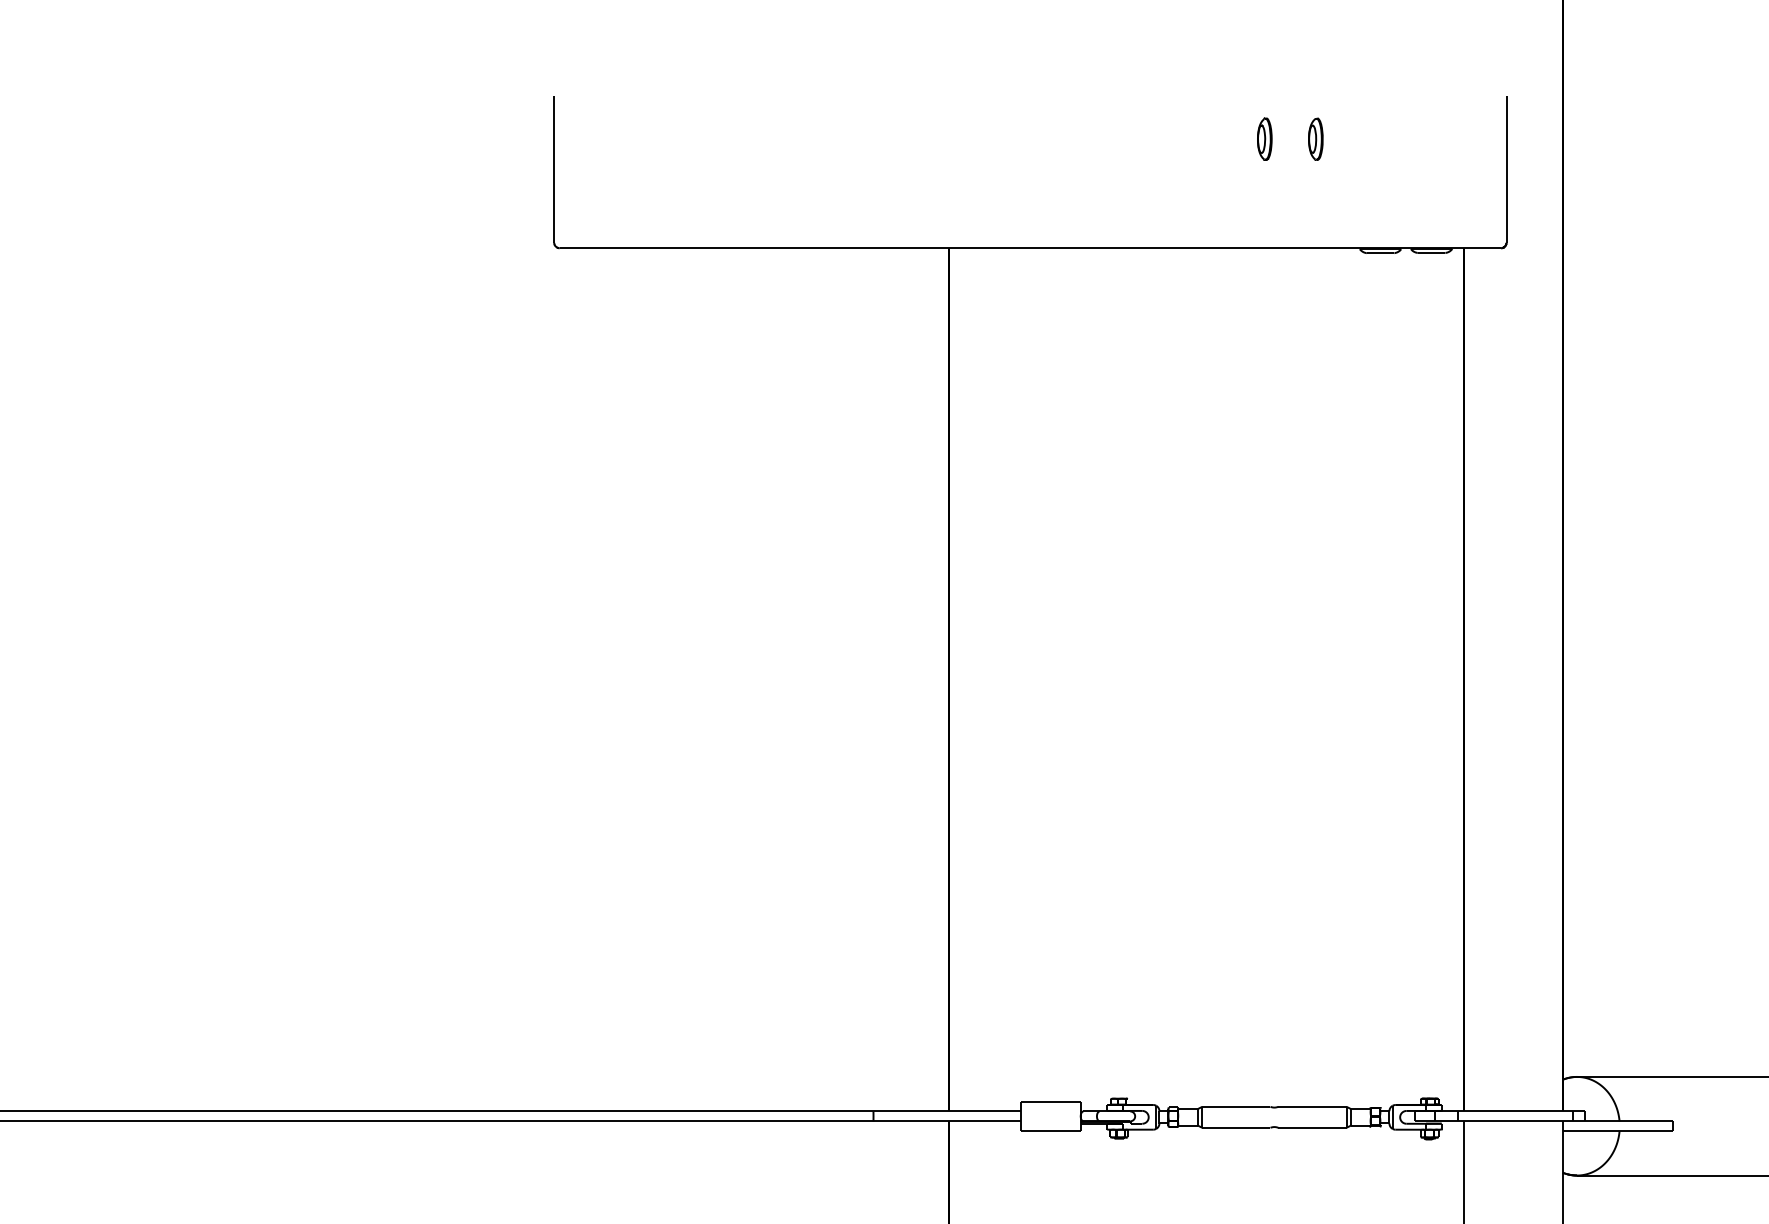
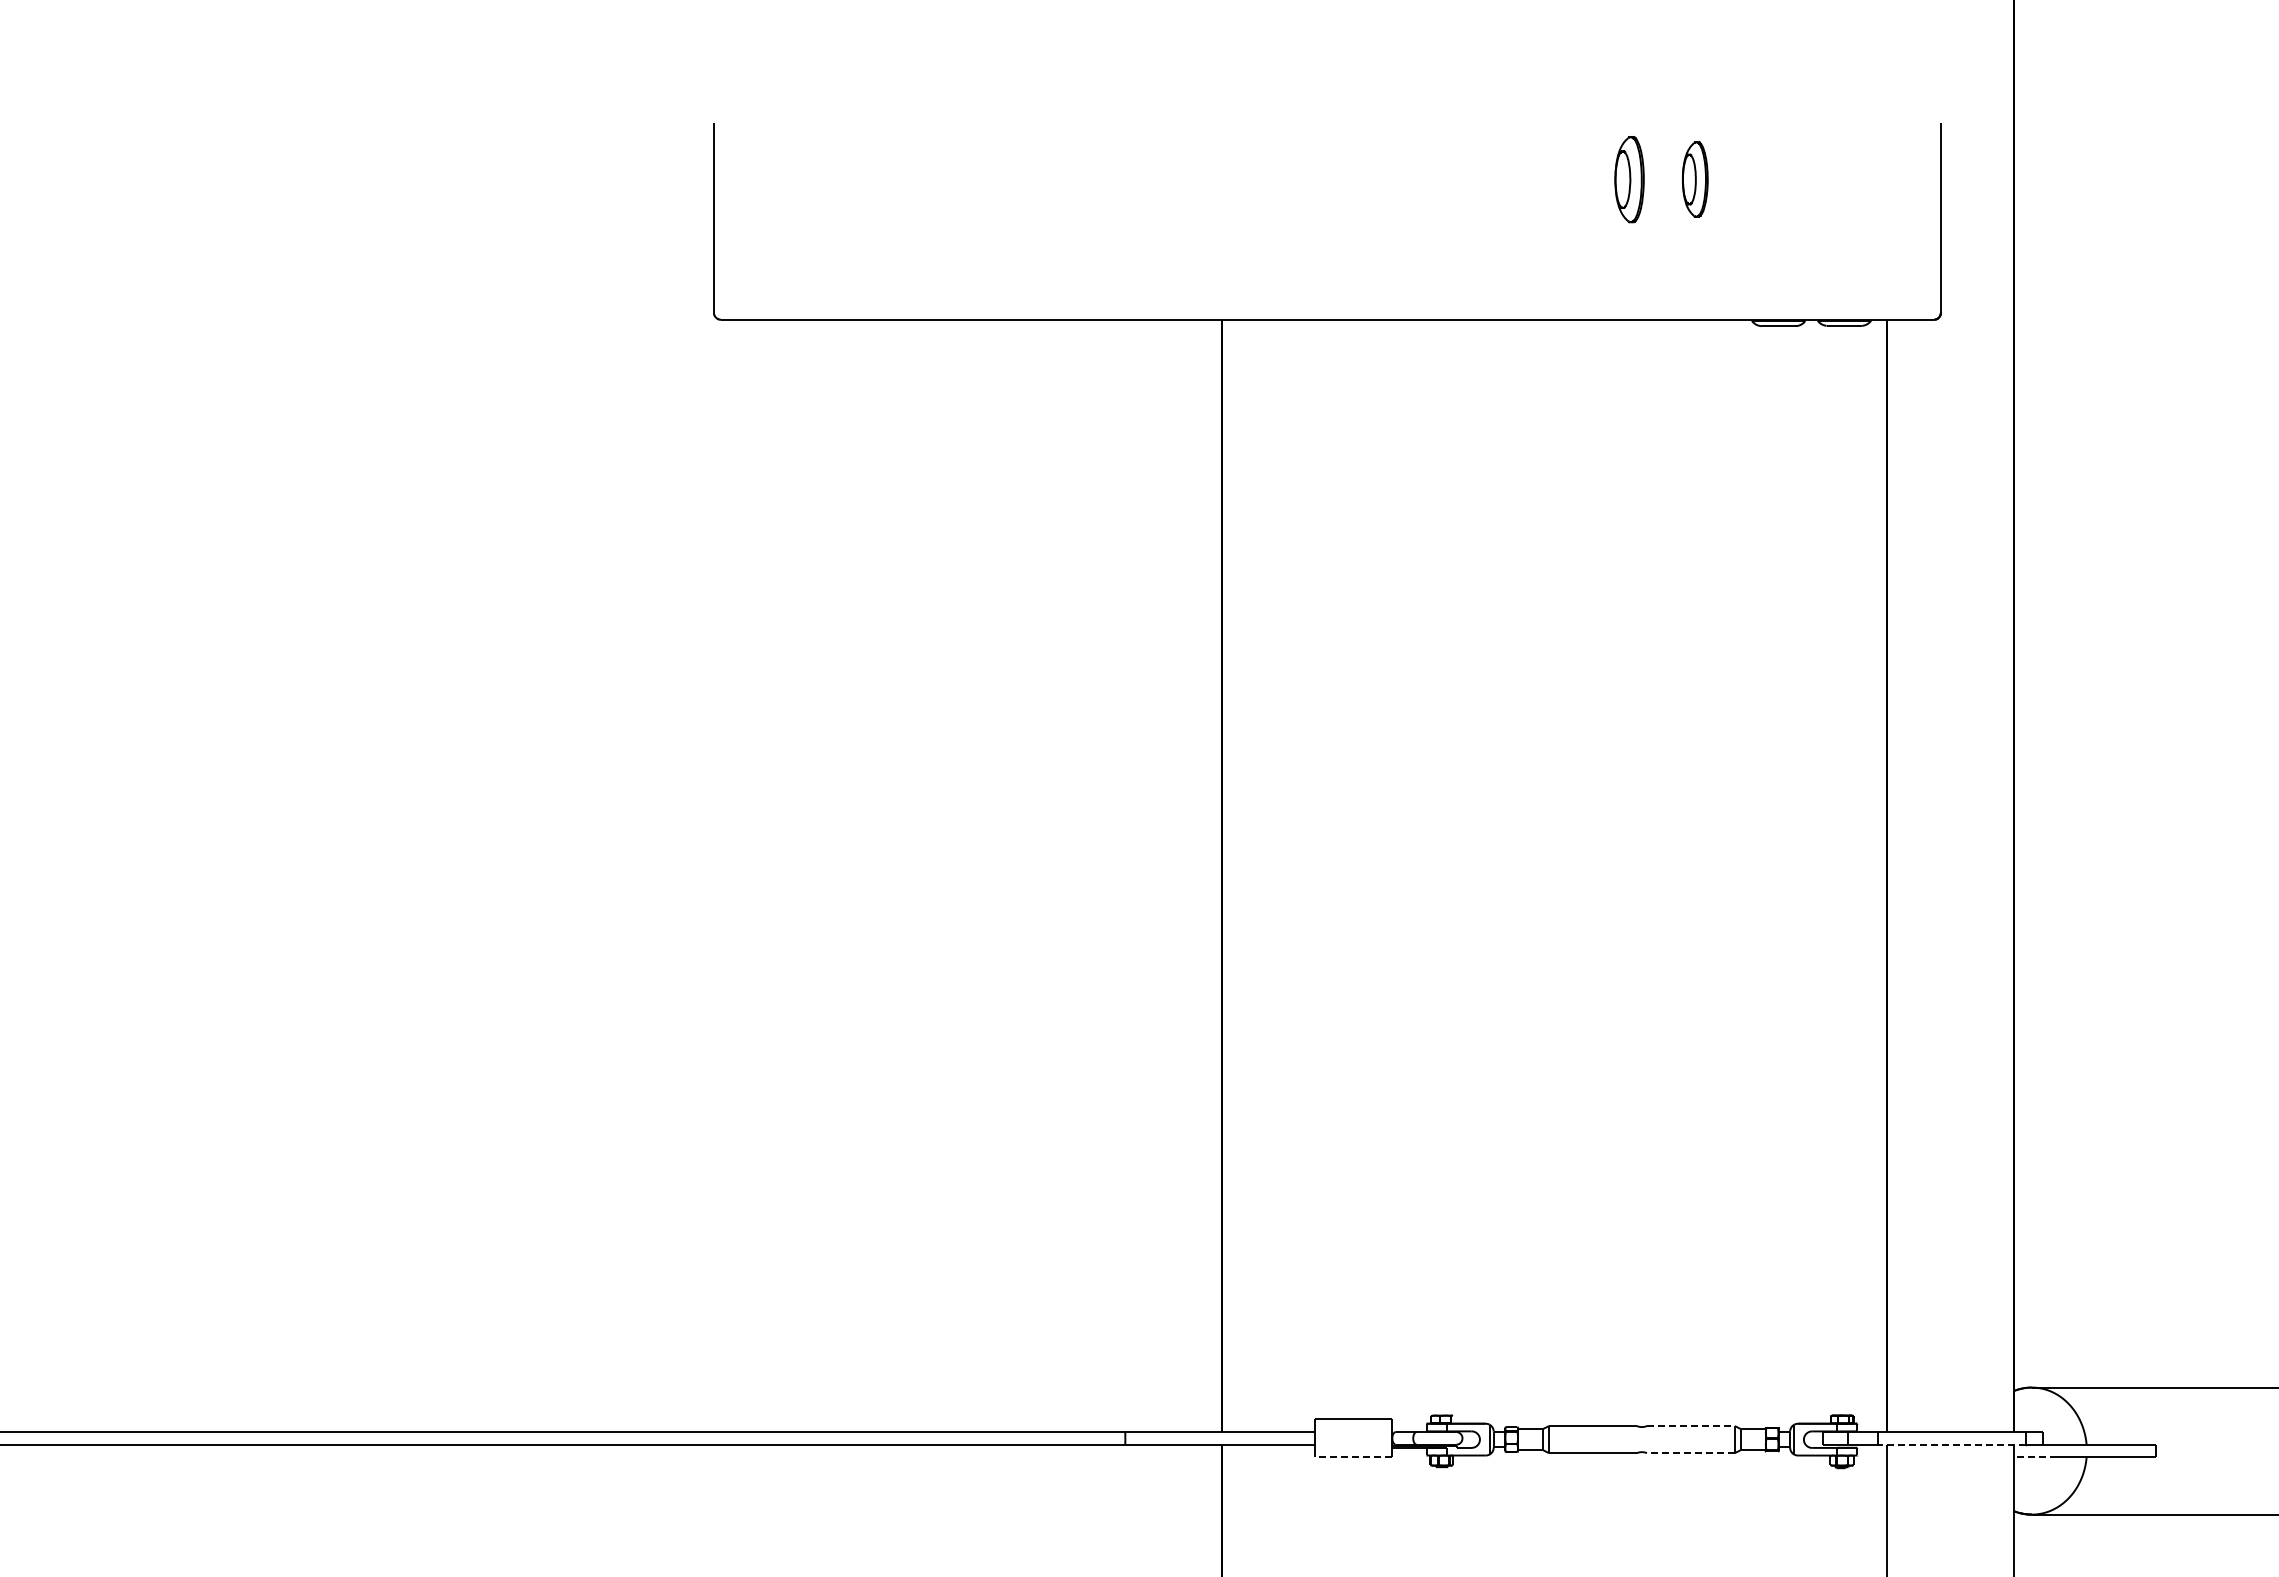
part: (1264, 138) -> (1629, 178), size x1.6
part: (1316, 138) -> (1695, 178), size x1.4
line: (1312, 1107) -> (1690, 1426), solid -> dashed
line: (1515, 1121) -> (1952, 1444), solid -> dashed
line: (1312, 1128) -> (1690, 1453), solid -> dashed
line: (1050, 1131) -> (1353, 1457), solid -> dashed
line: (1579, 1131) -> (2034, 1457), solid -> dashed

